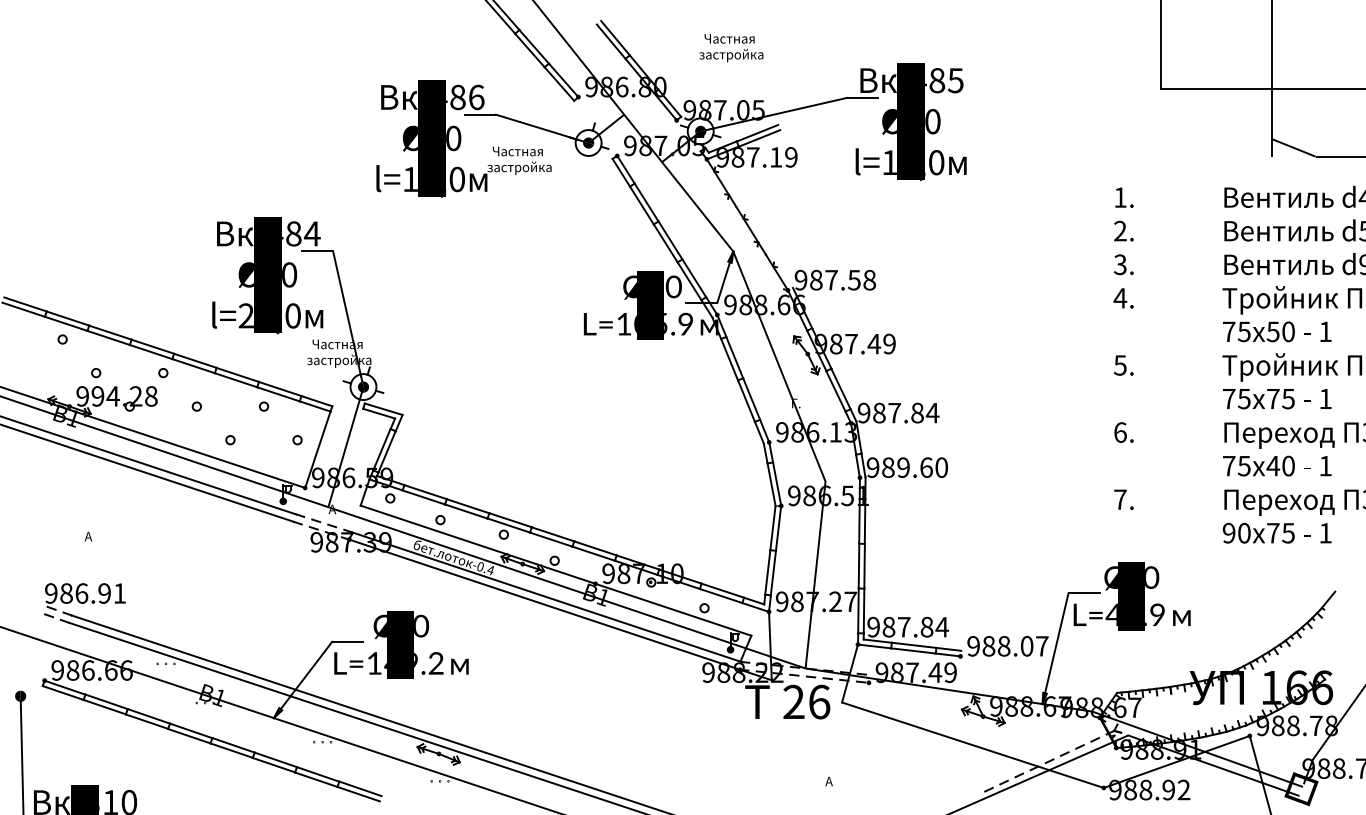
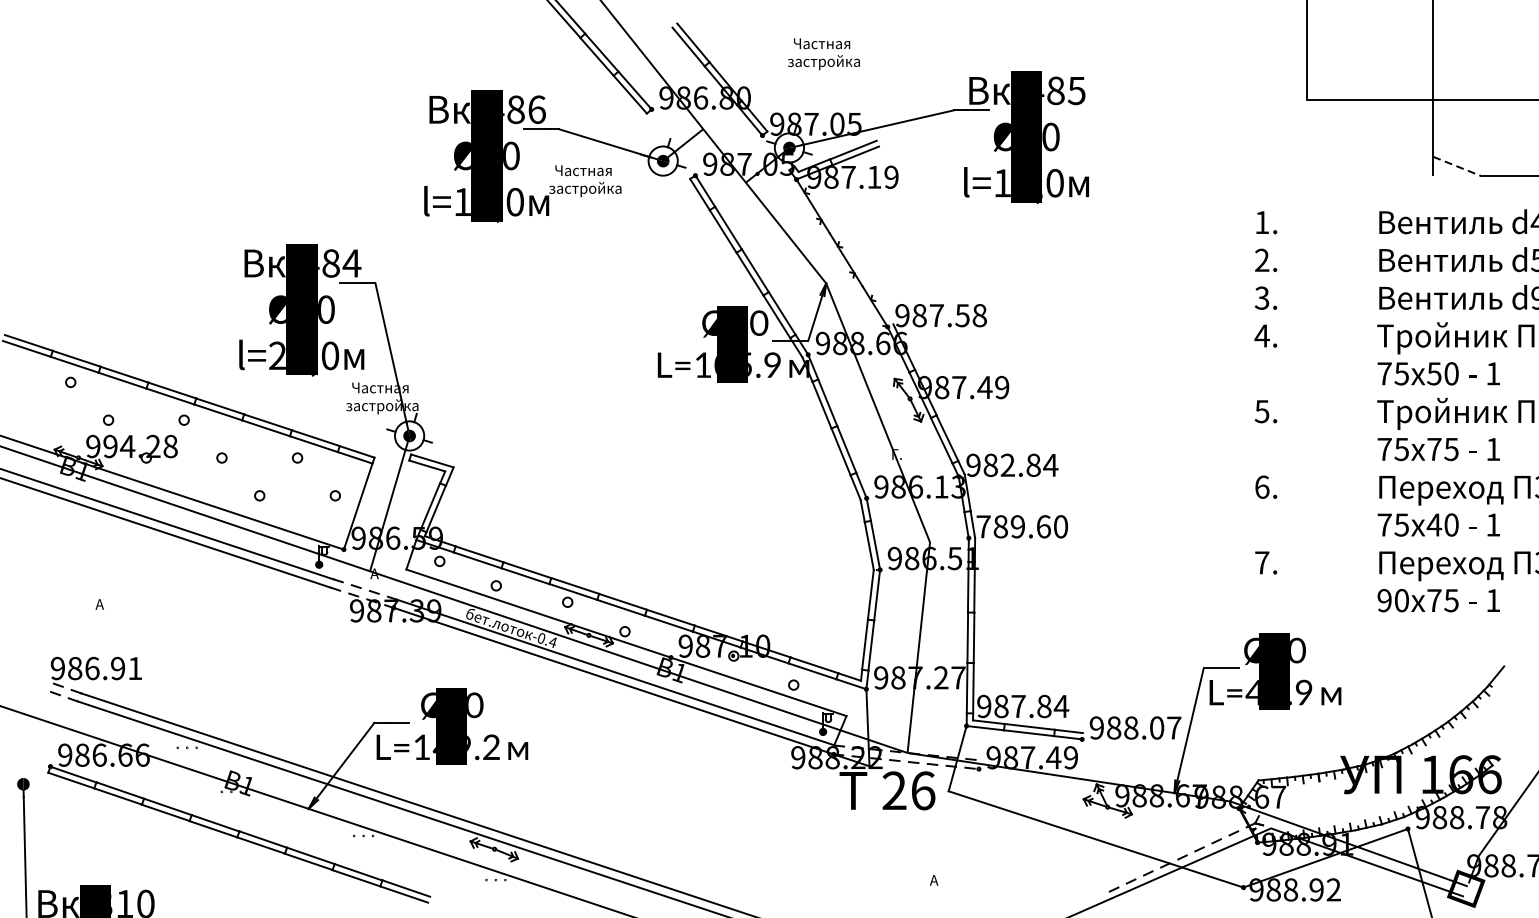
line: (1294, 148) -> (1458, 167), solid -> dashed
text: (894, 412) -> (1007, 464), 987.84 -> 982.84
text: (872, 467) -> (982, 526), 989.60 -> 789.60

